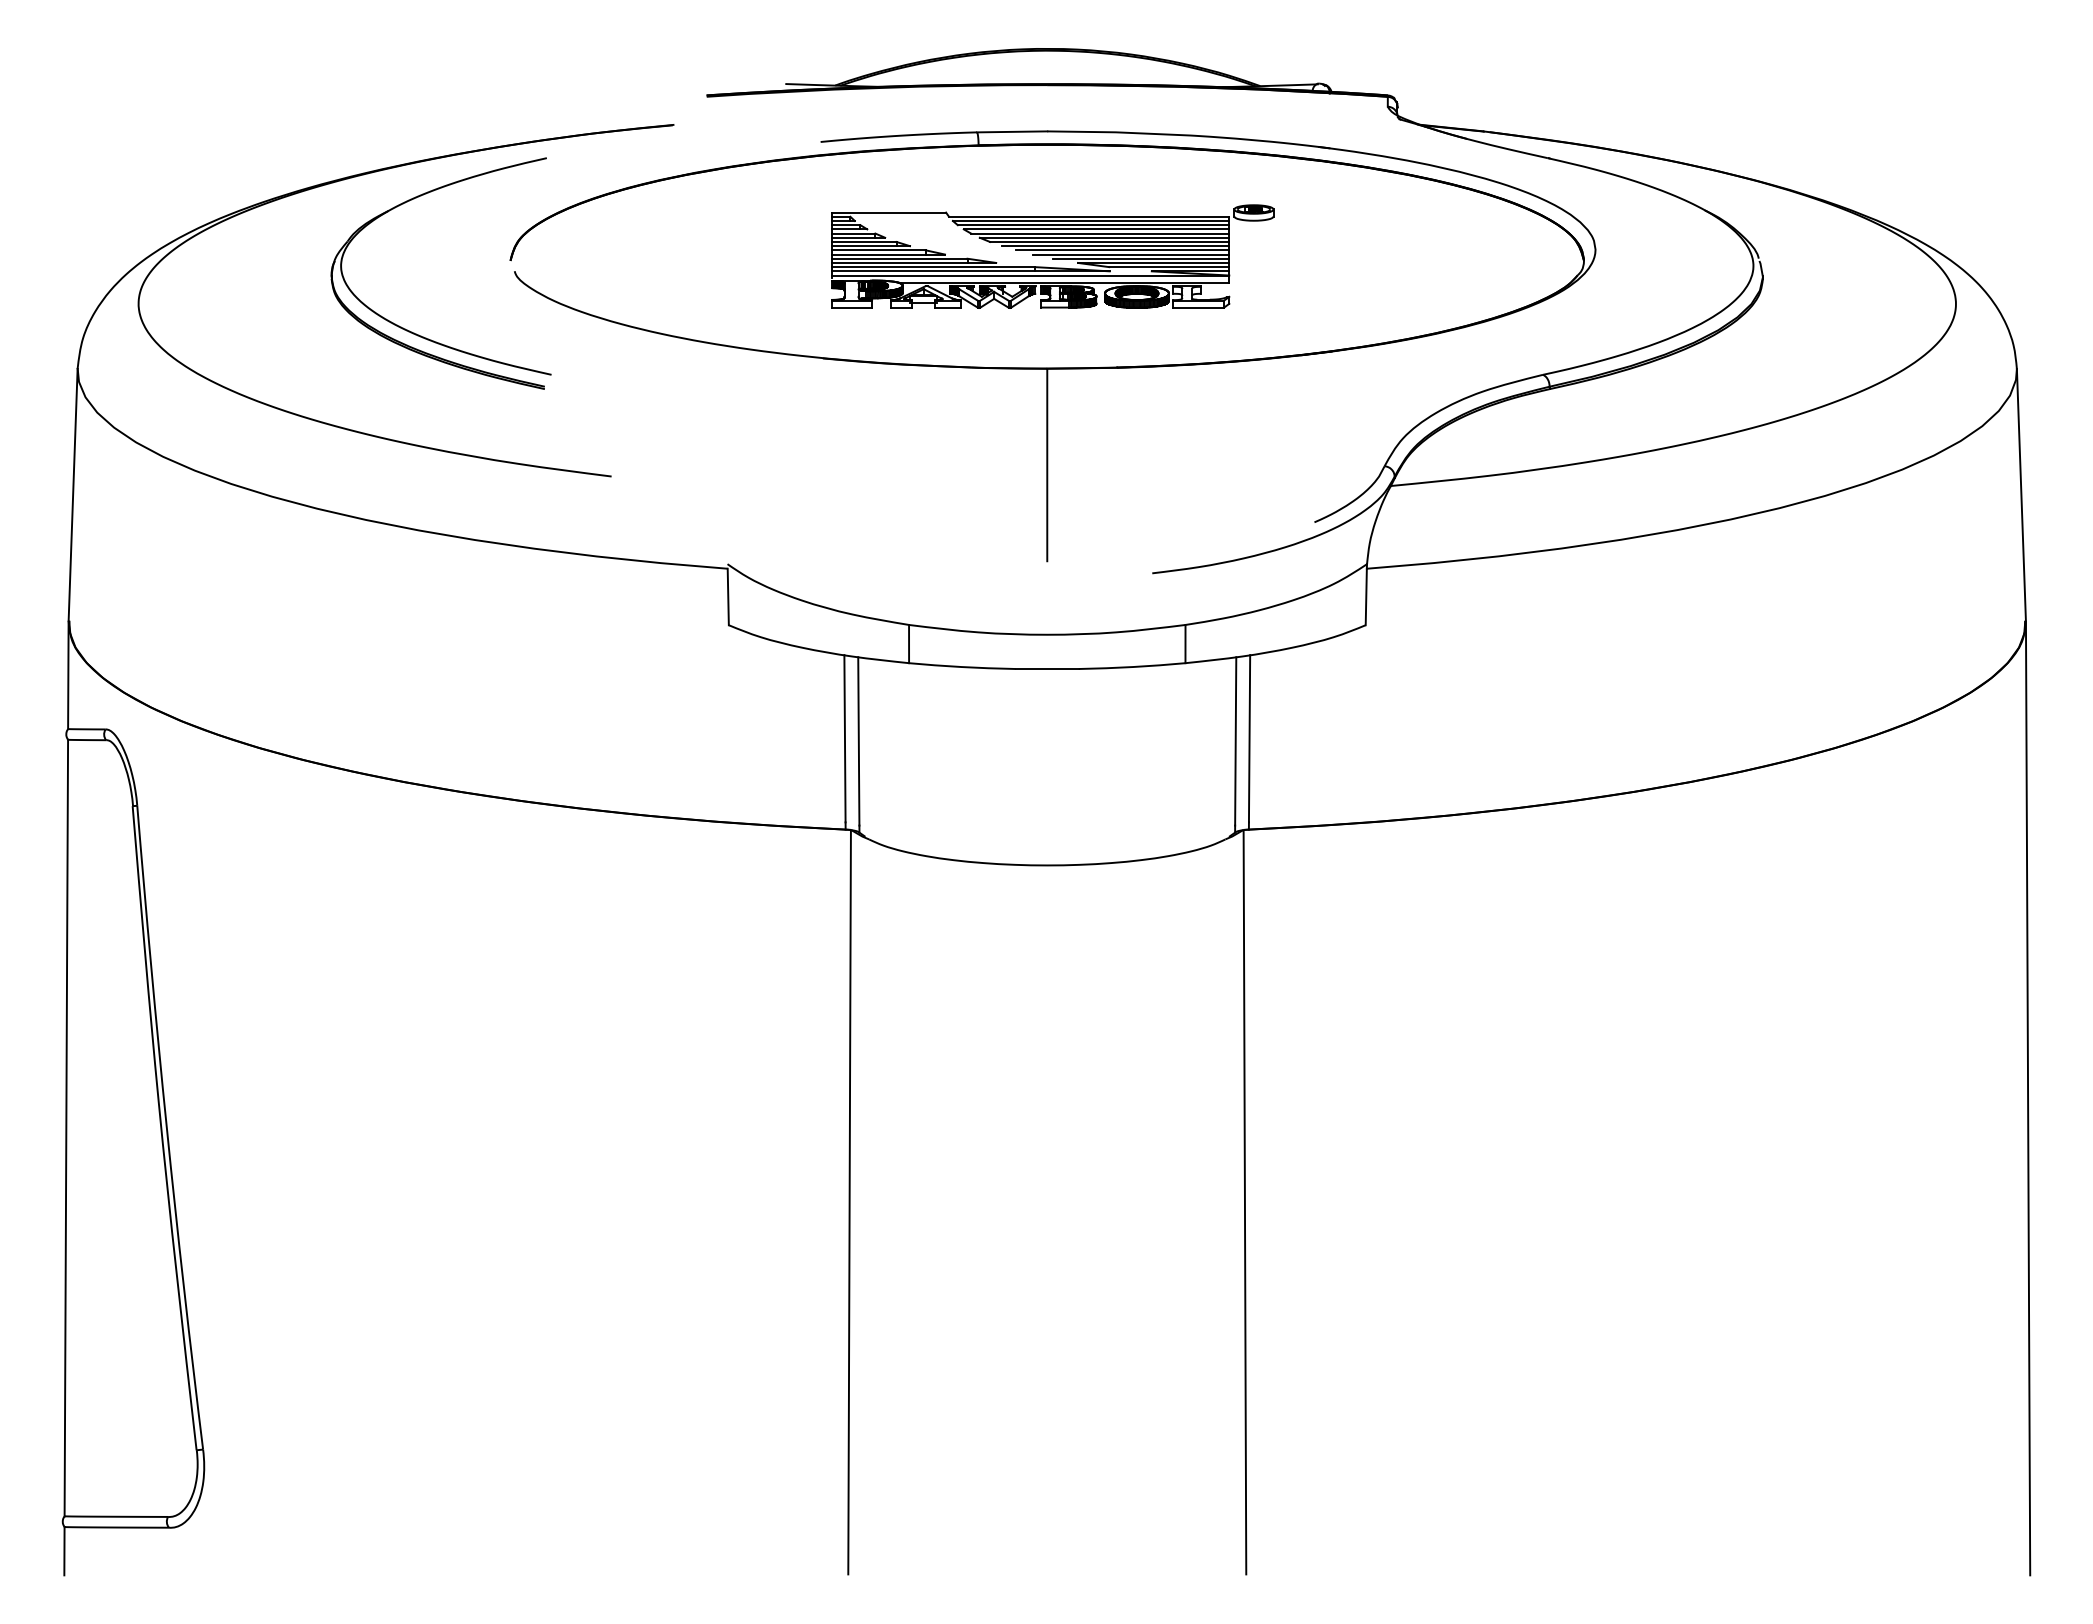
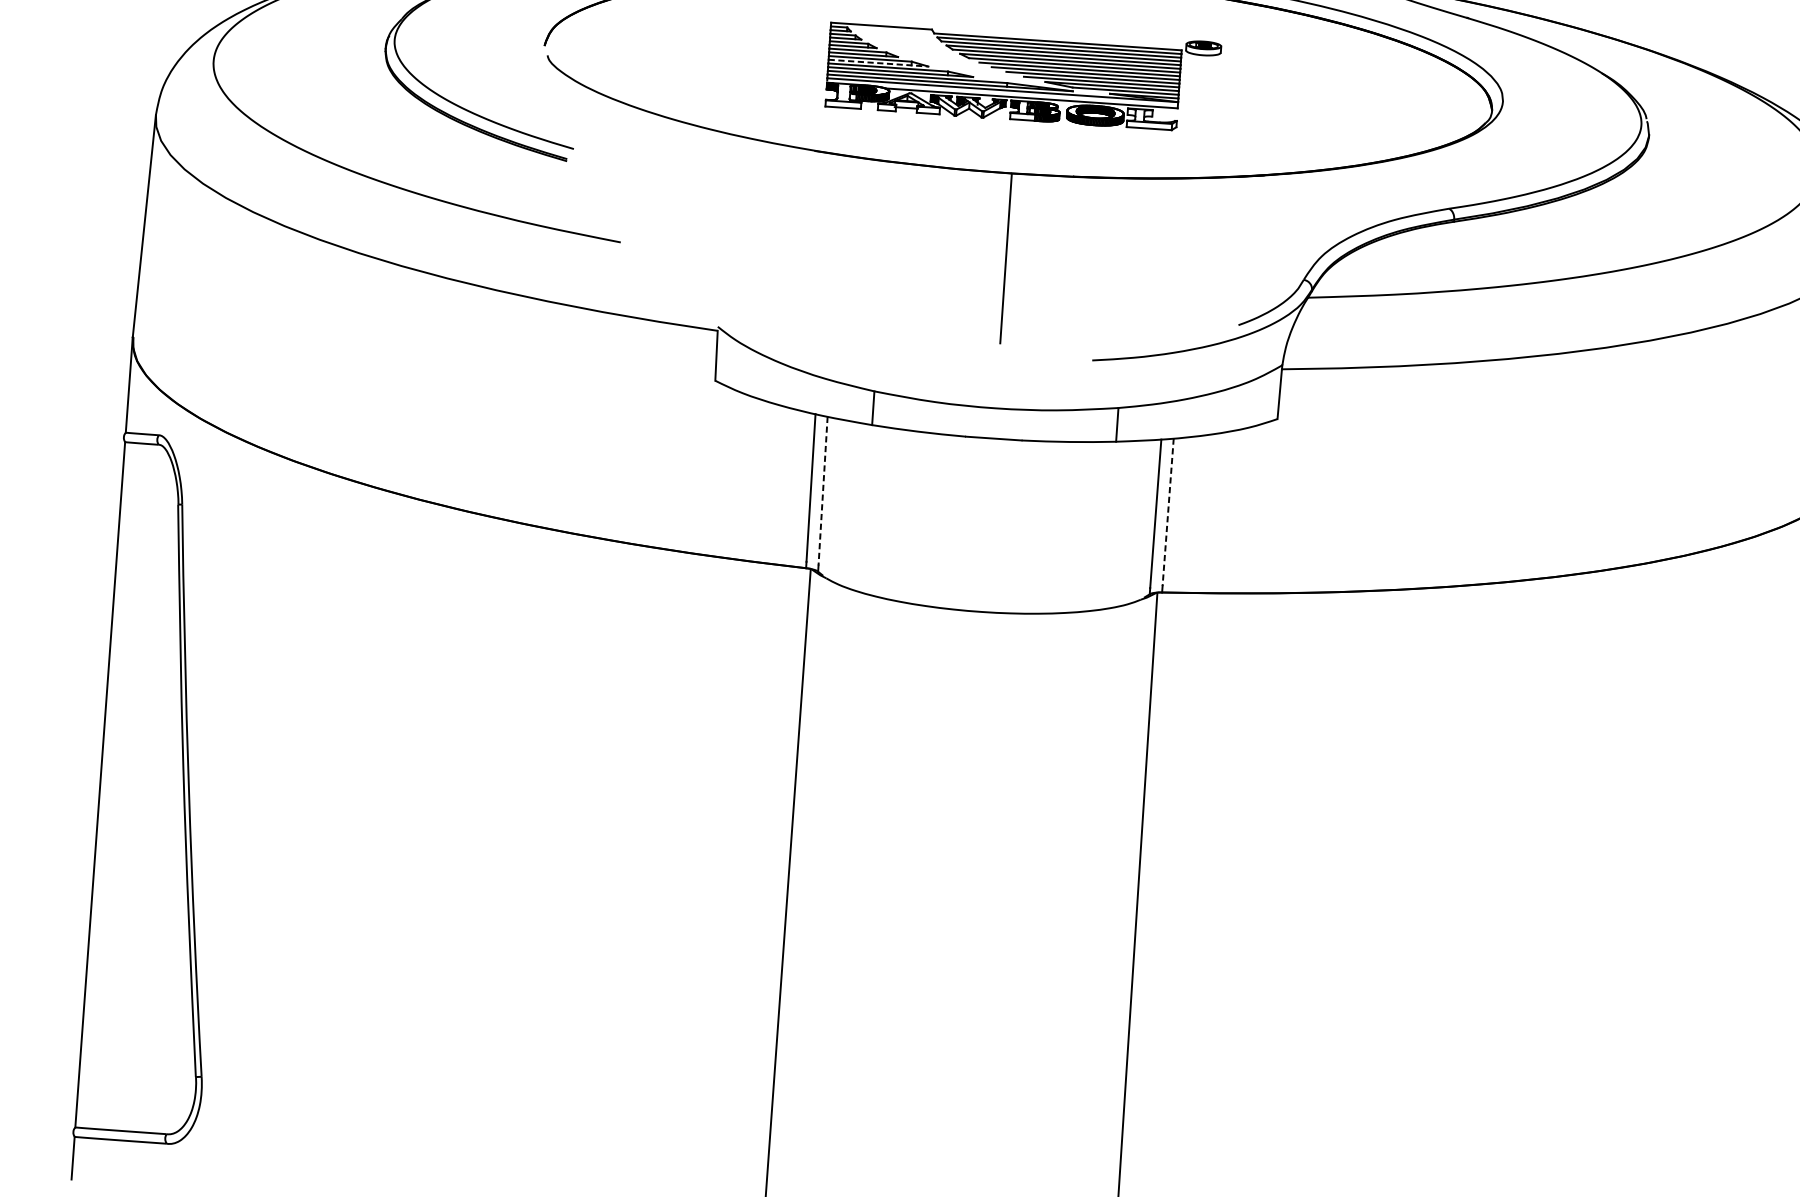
line: (888, 254) -> (878, 63), solid -> dashed
line: (1249, 738) -> (1168, 512), solid -> dashed
line: (858, 741) -> (822, 491), solid -> dashed

